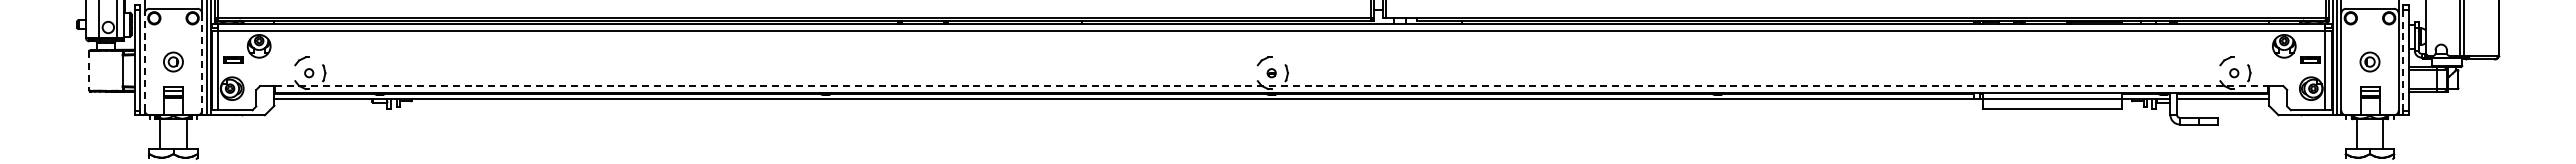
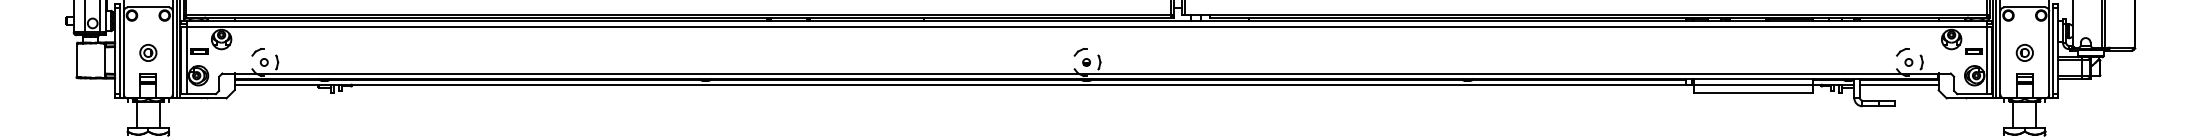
line: (2403, 60) -> (2053, 51), dashed -> solid
line: (144, 61) -> (123, 52), dashed -> solid
line: (202, 62) -> (173, 53), dashed -> solid
line: (89, 70) -> (76, 60), dashed -> solid
line: (1272, 86) -> (1087, 73), dashed -> solid

